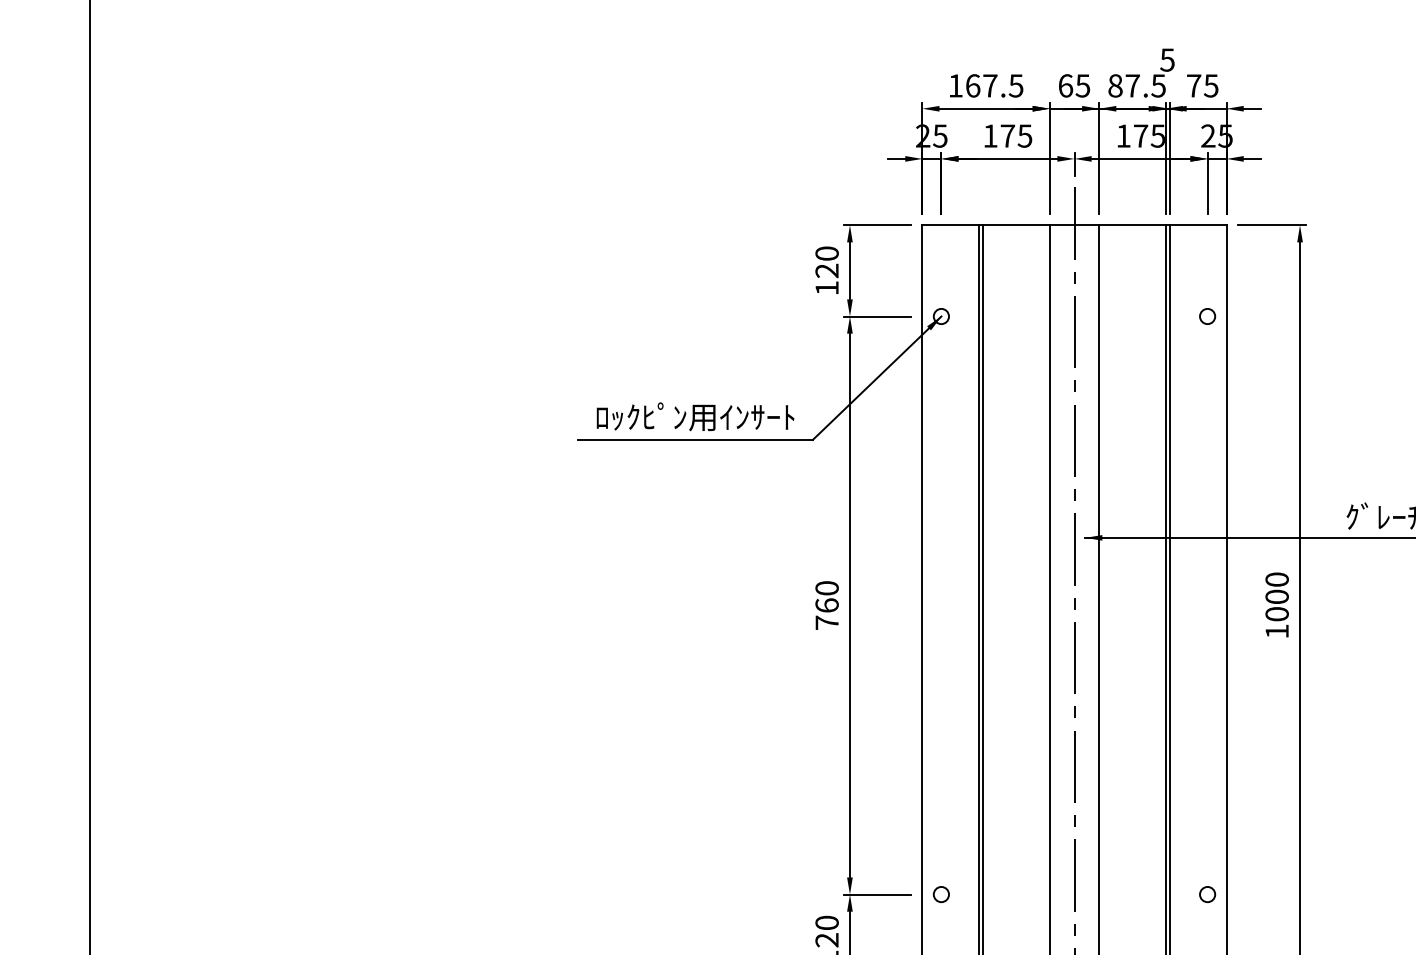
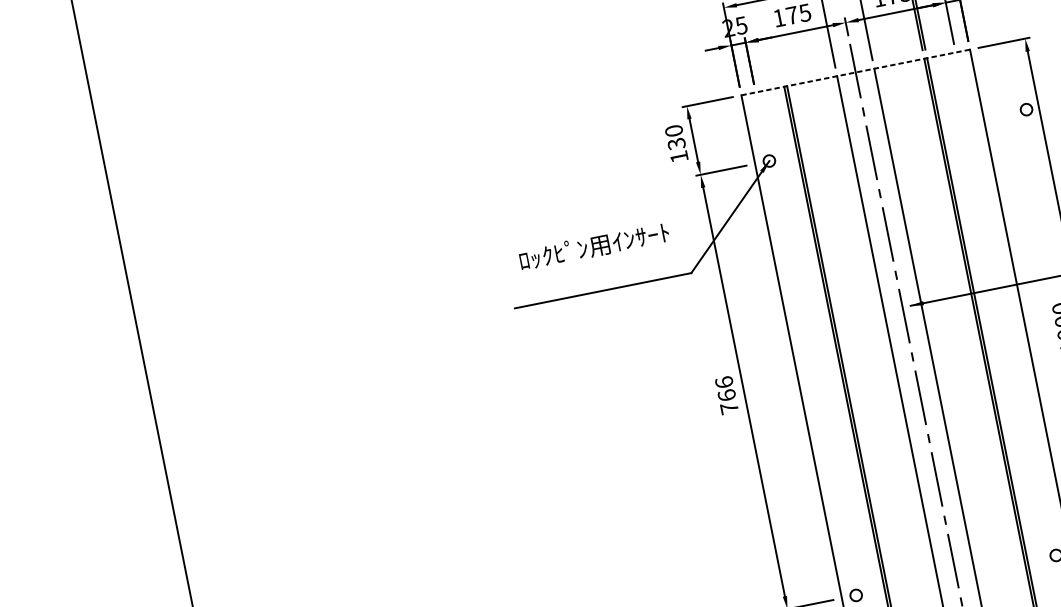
line: (1075, 225) -> (856, 72), solid -> dashed
text: (827, 270) -> (676, 143), 120 -> 130
circle: (1207, 316) -> (1026, 109), moved
text: (695, 416) -> (594, 246), moved
text: (826, 588) -> (723, 382), 760 -> 766

